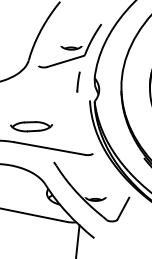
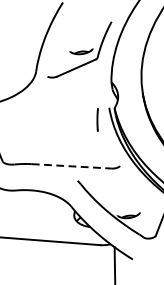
line: (78, 81) -> (97, 119), moved
part: (31, 126) -> (48, 144), removed
line: (50, 148) -> (72, 166), solid -> dashed

